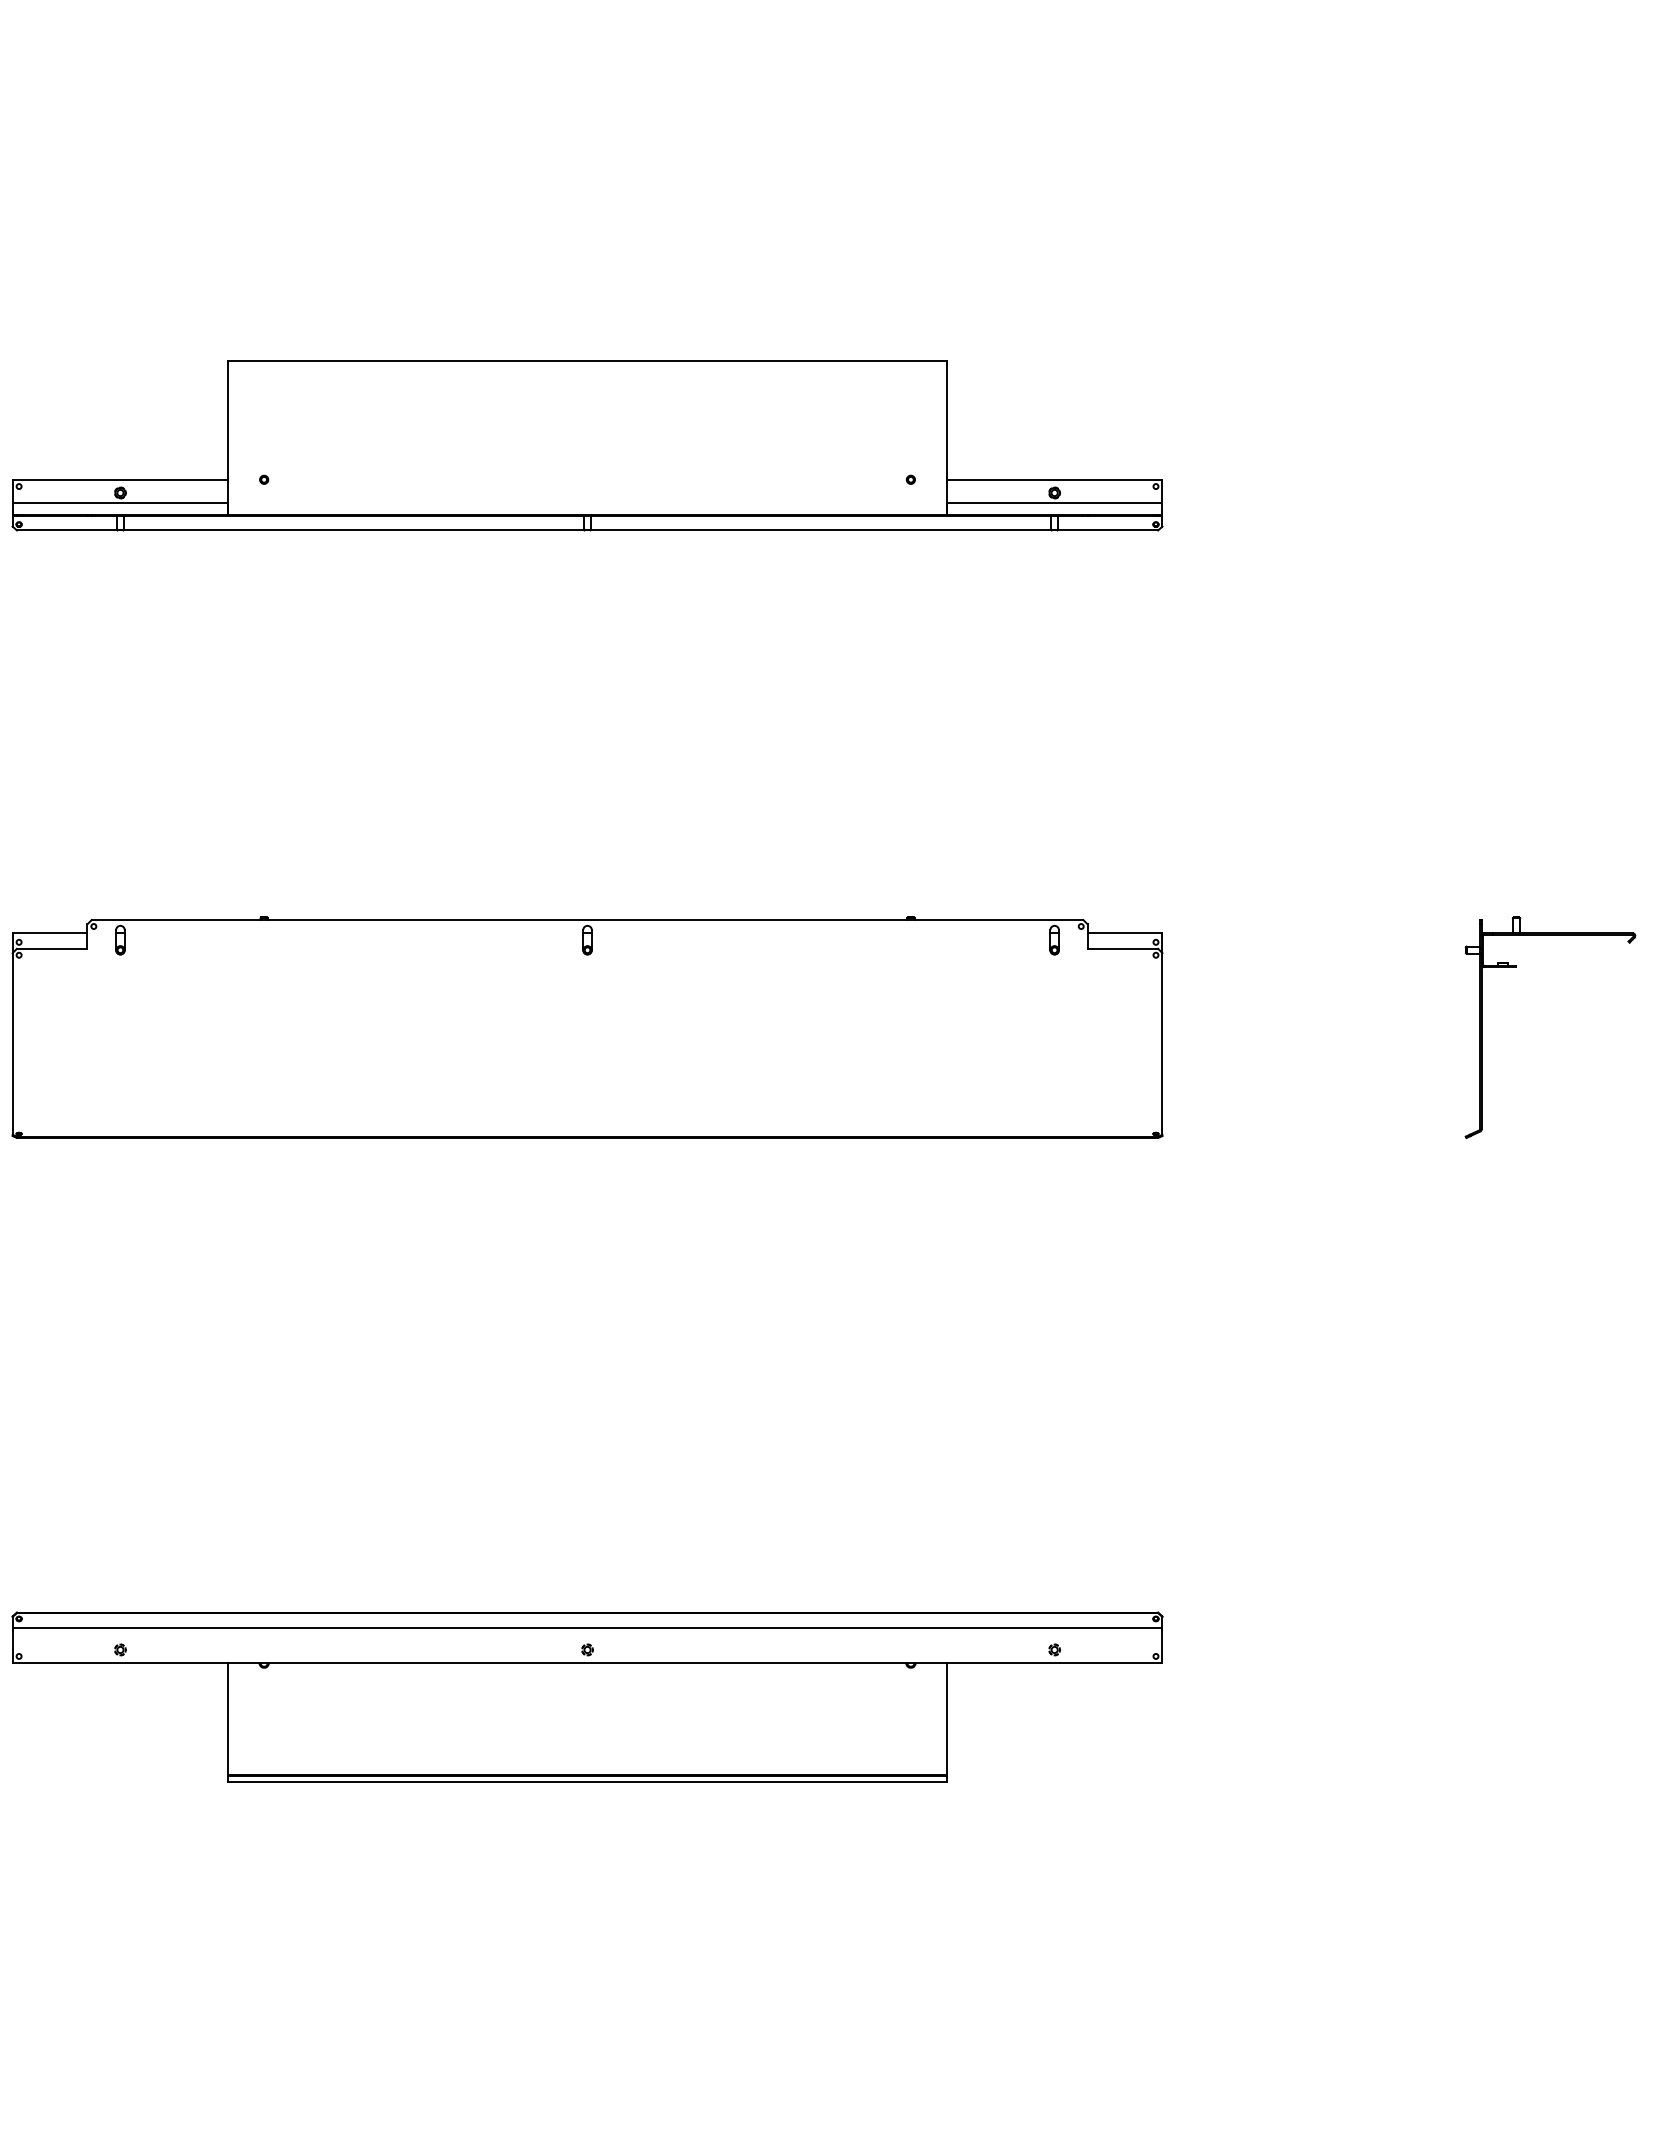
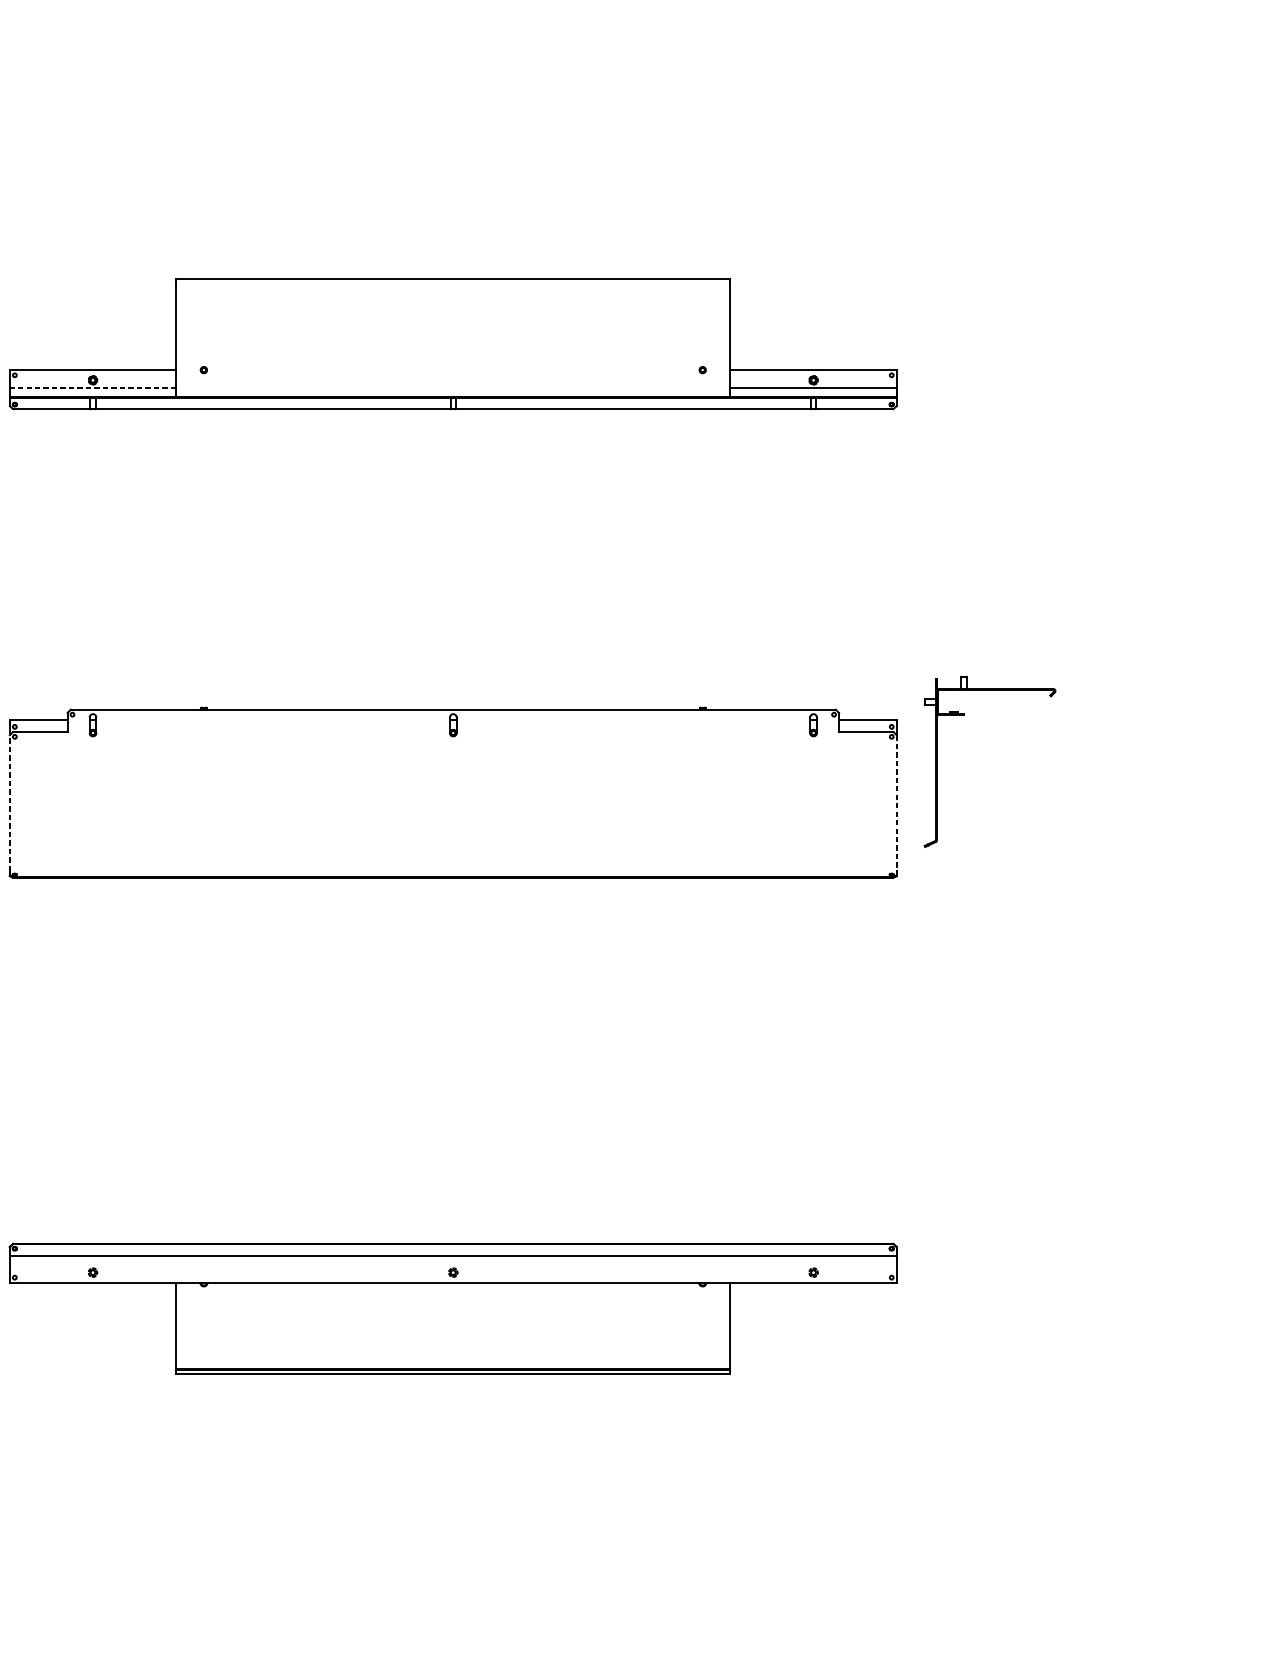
line: (120, 503) -> (93, 388), solid -> dashed
part: (1482, 1027) -> (937, 761), moved
line: (12, 1040) -> (9, 802), solid -> dashed
line: (1162, 1041) -> (896, 803), solid -> dashed

